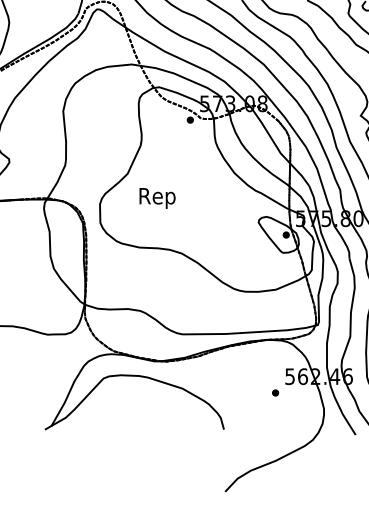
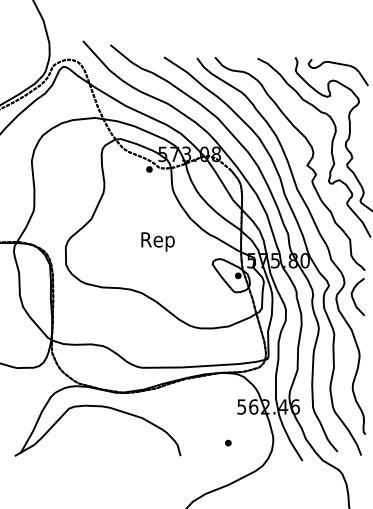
text: (156, 197) -> (157, 241), moved
part: (275, 392) -> (228, 442), moved

